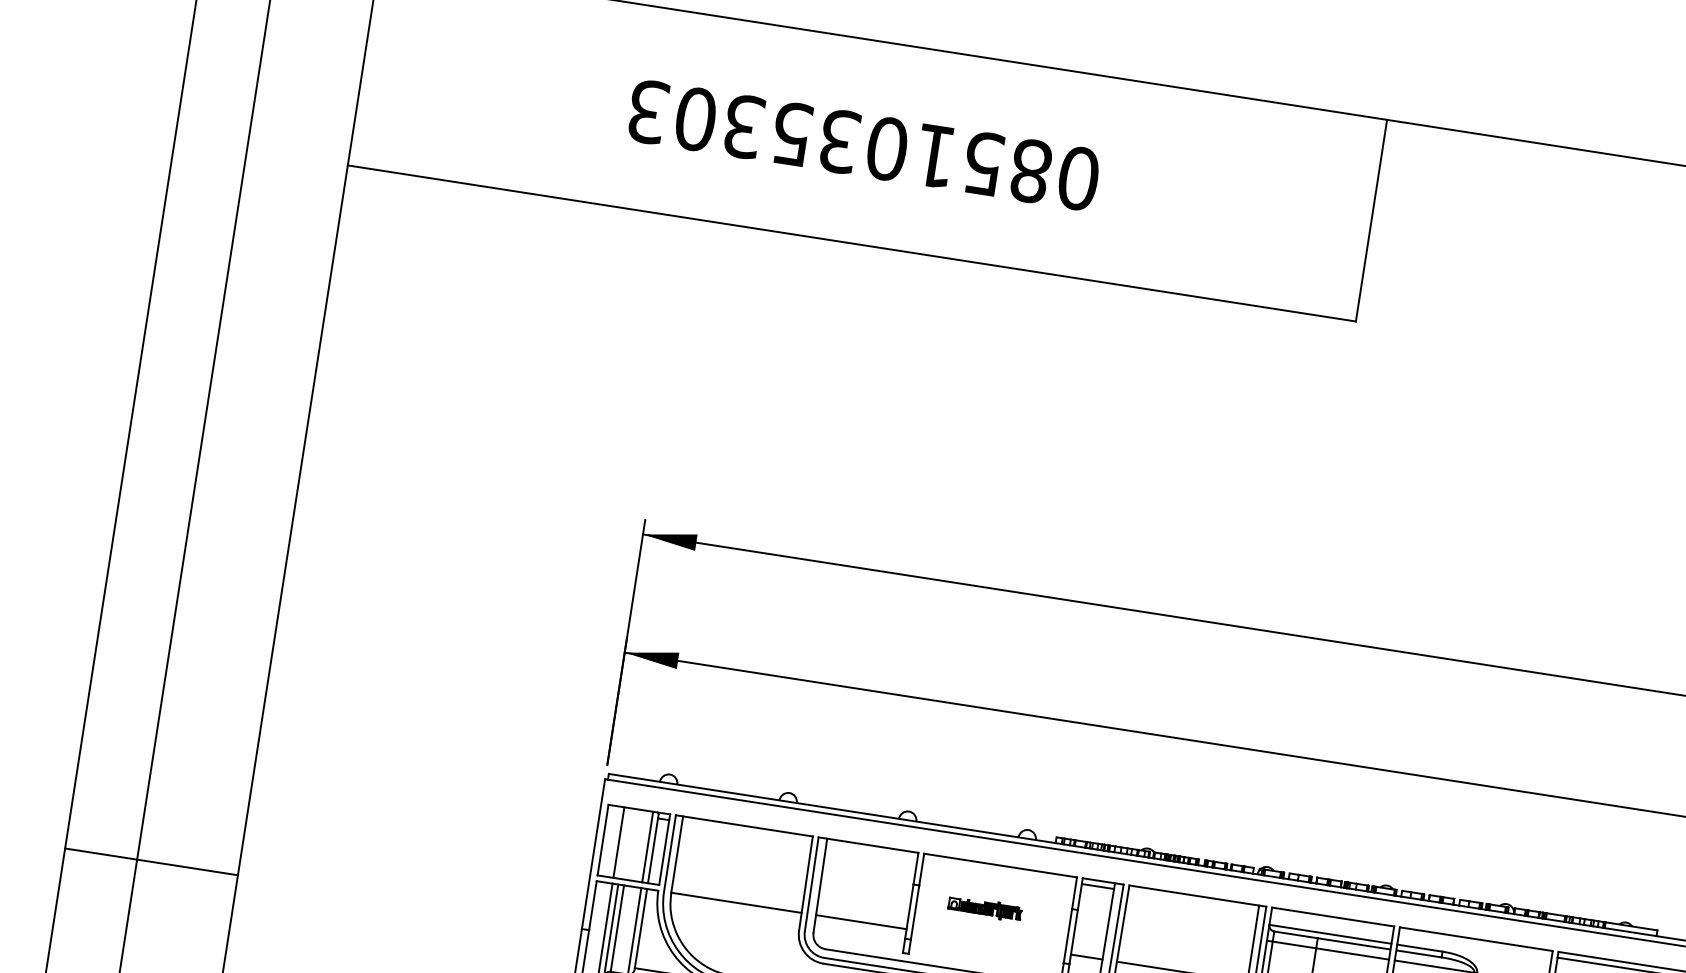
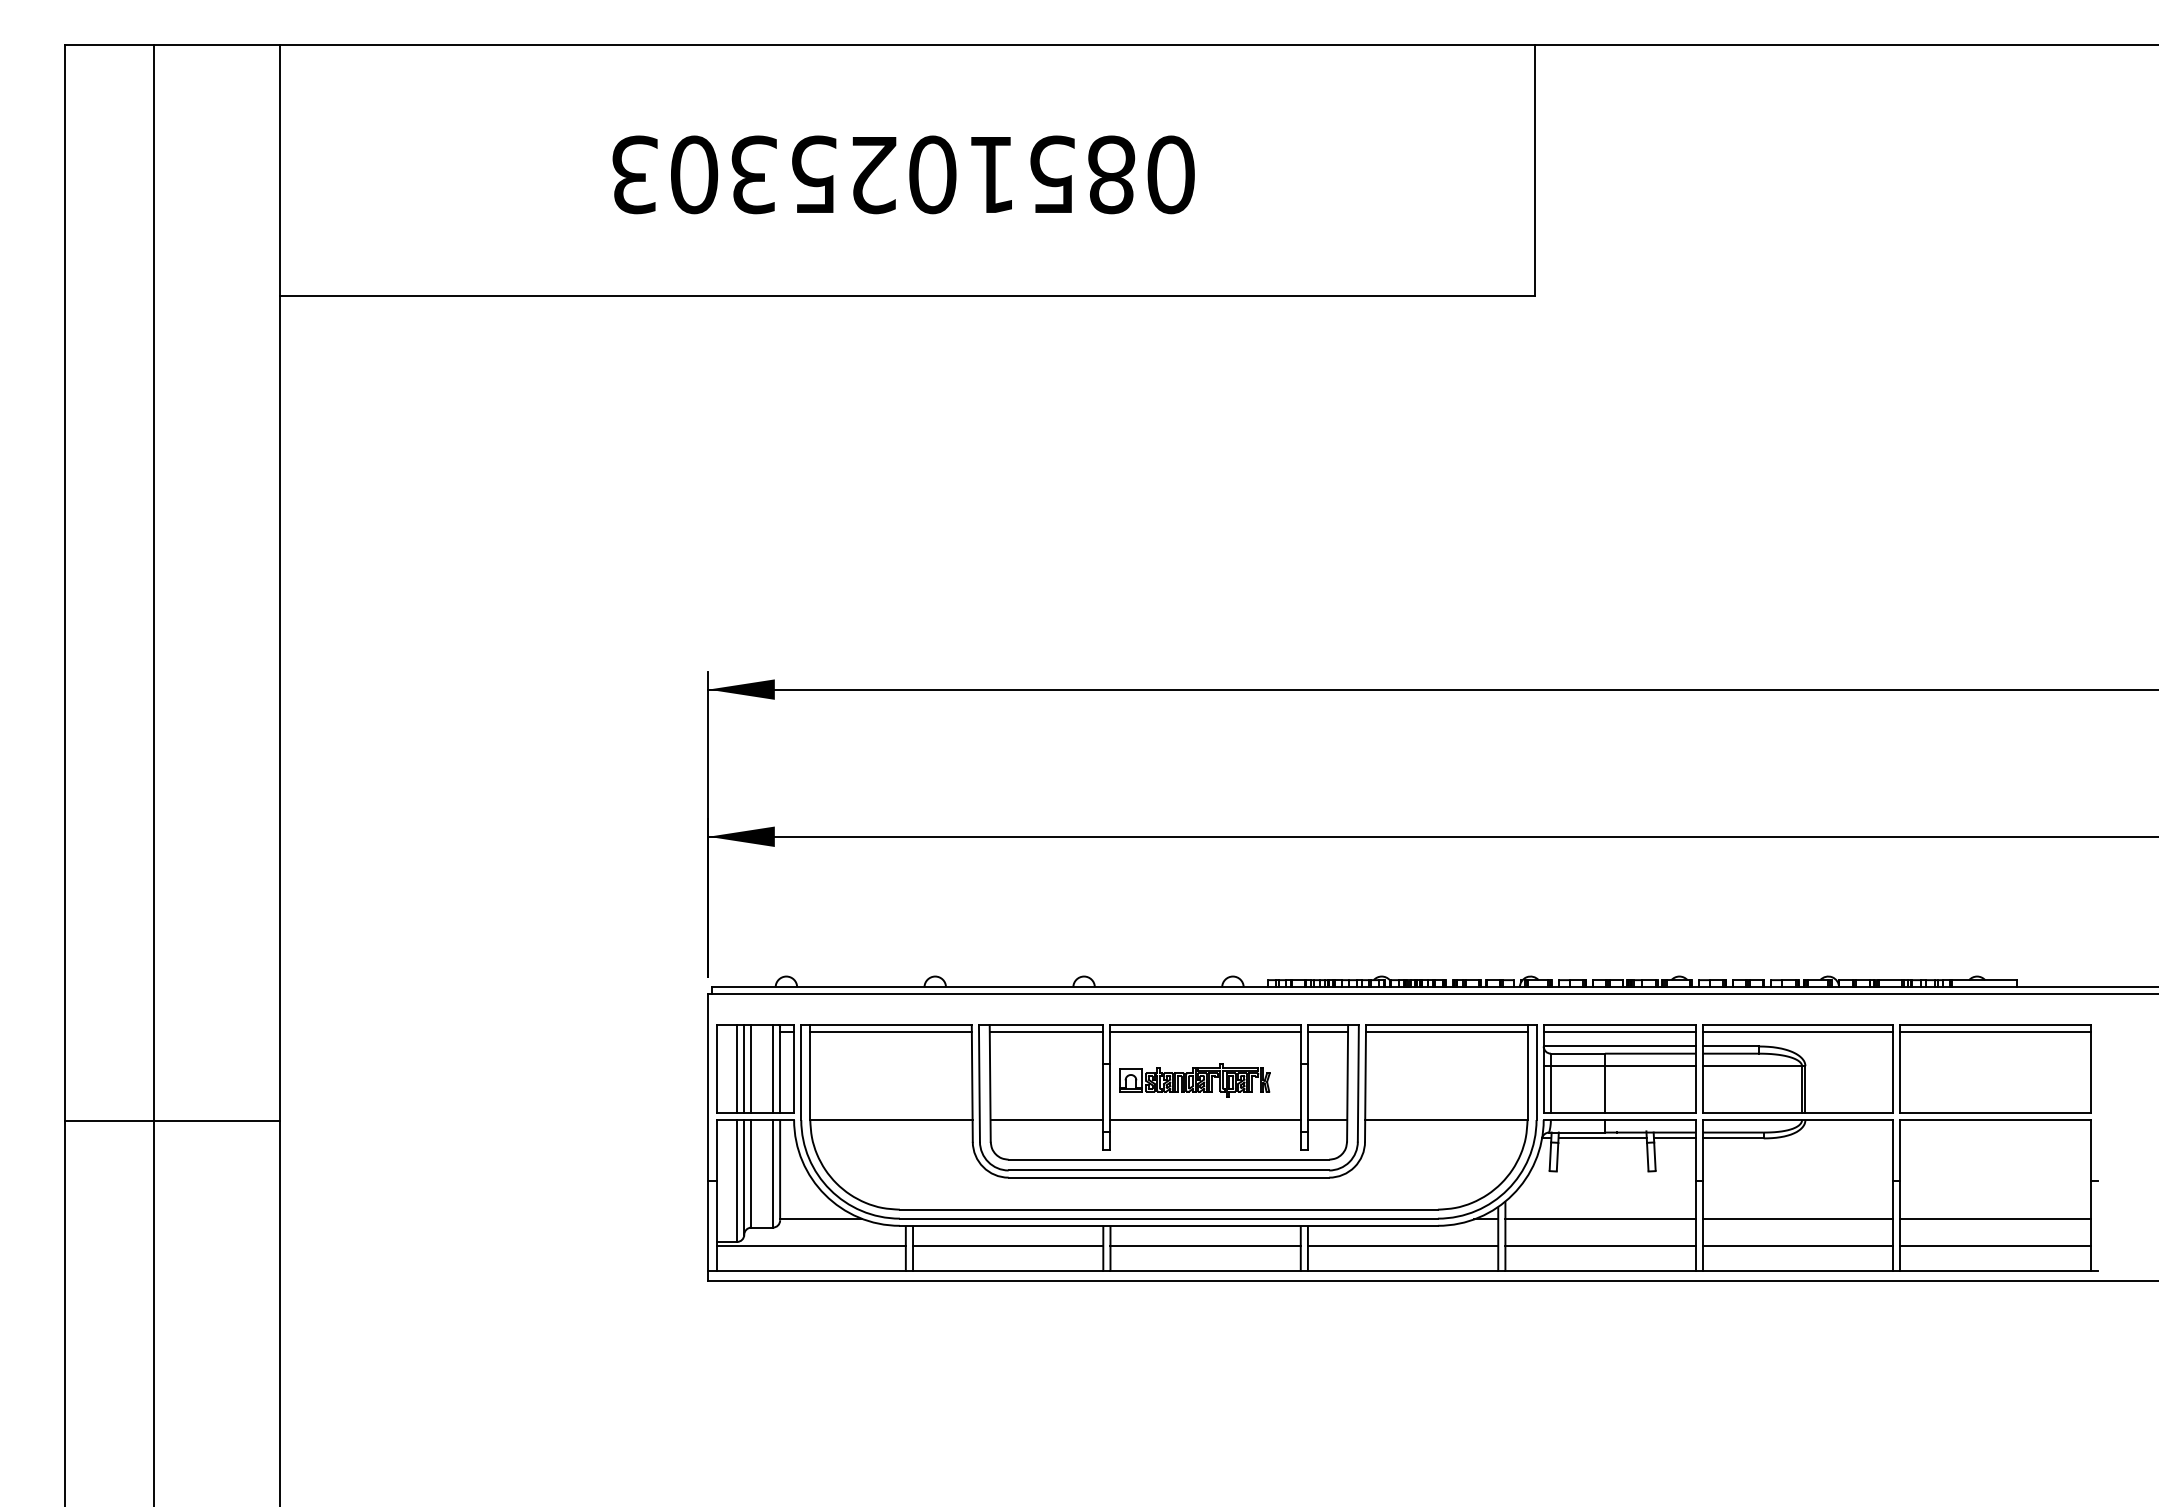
text: (839, 141) -> (873, 174), 0851035303 -> 0851025303
line: (746, 832) -> (890, 1032), added
line: (624, 843) -> (744, 1068), added
line: (630, 844) -> (751, 1068), added
line: (871, 851) -> (1046, 1032), added
line: (150, 861) -> (171, 1121), moved
line: (999, 871) -> (1205, 1032), added
line: (1193, 901) -> (1446, 1032), added
part: (984, 908) -> (1194, 1080), size x1.67
line: (1332, 923) -> (1619, 1032), added
line: (988, 942) -> (1205, 1120), added
line: (1474, 945) -> (1797, 1032), added

